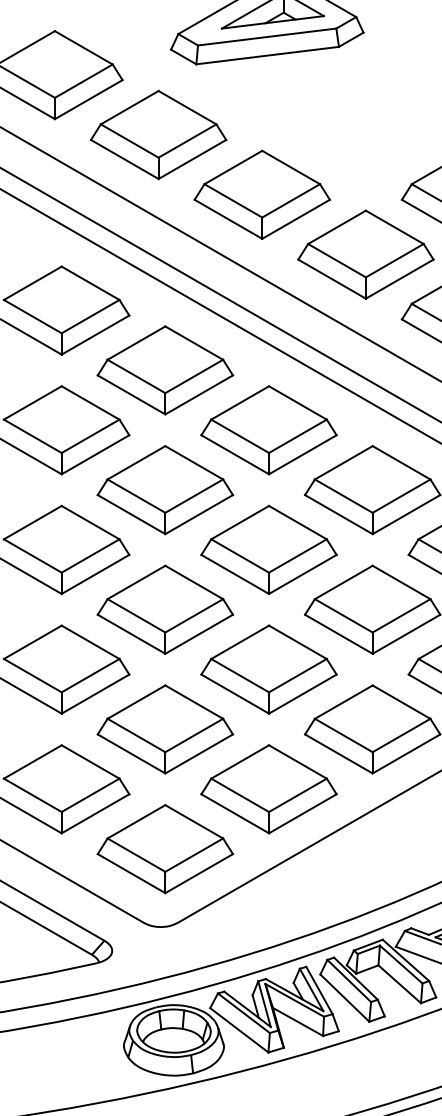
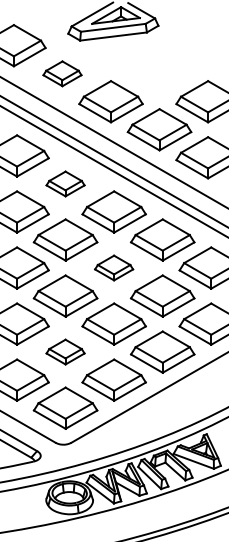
part: (158, 134) -> (62, 73), size x0.6
part: (165, 369) -> (65, 183), size x0.6
part: (267, 548) -> (113, 267), size x0.6
part: (165, 728) -> (65, 351), size x0.6

